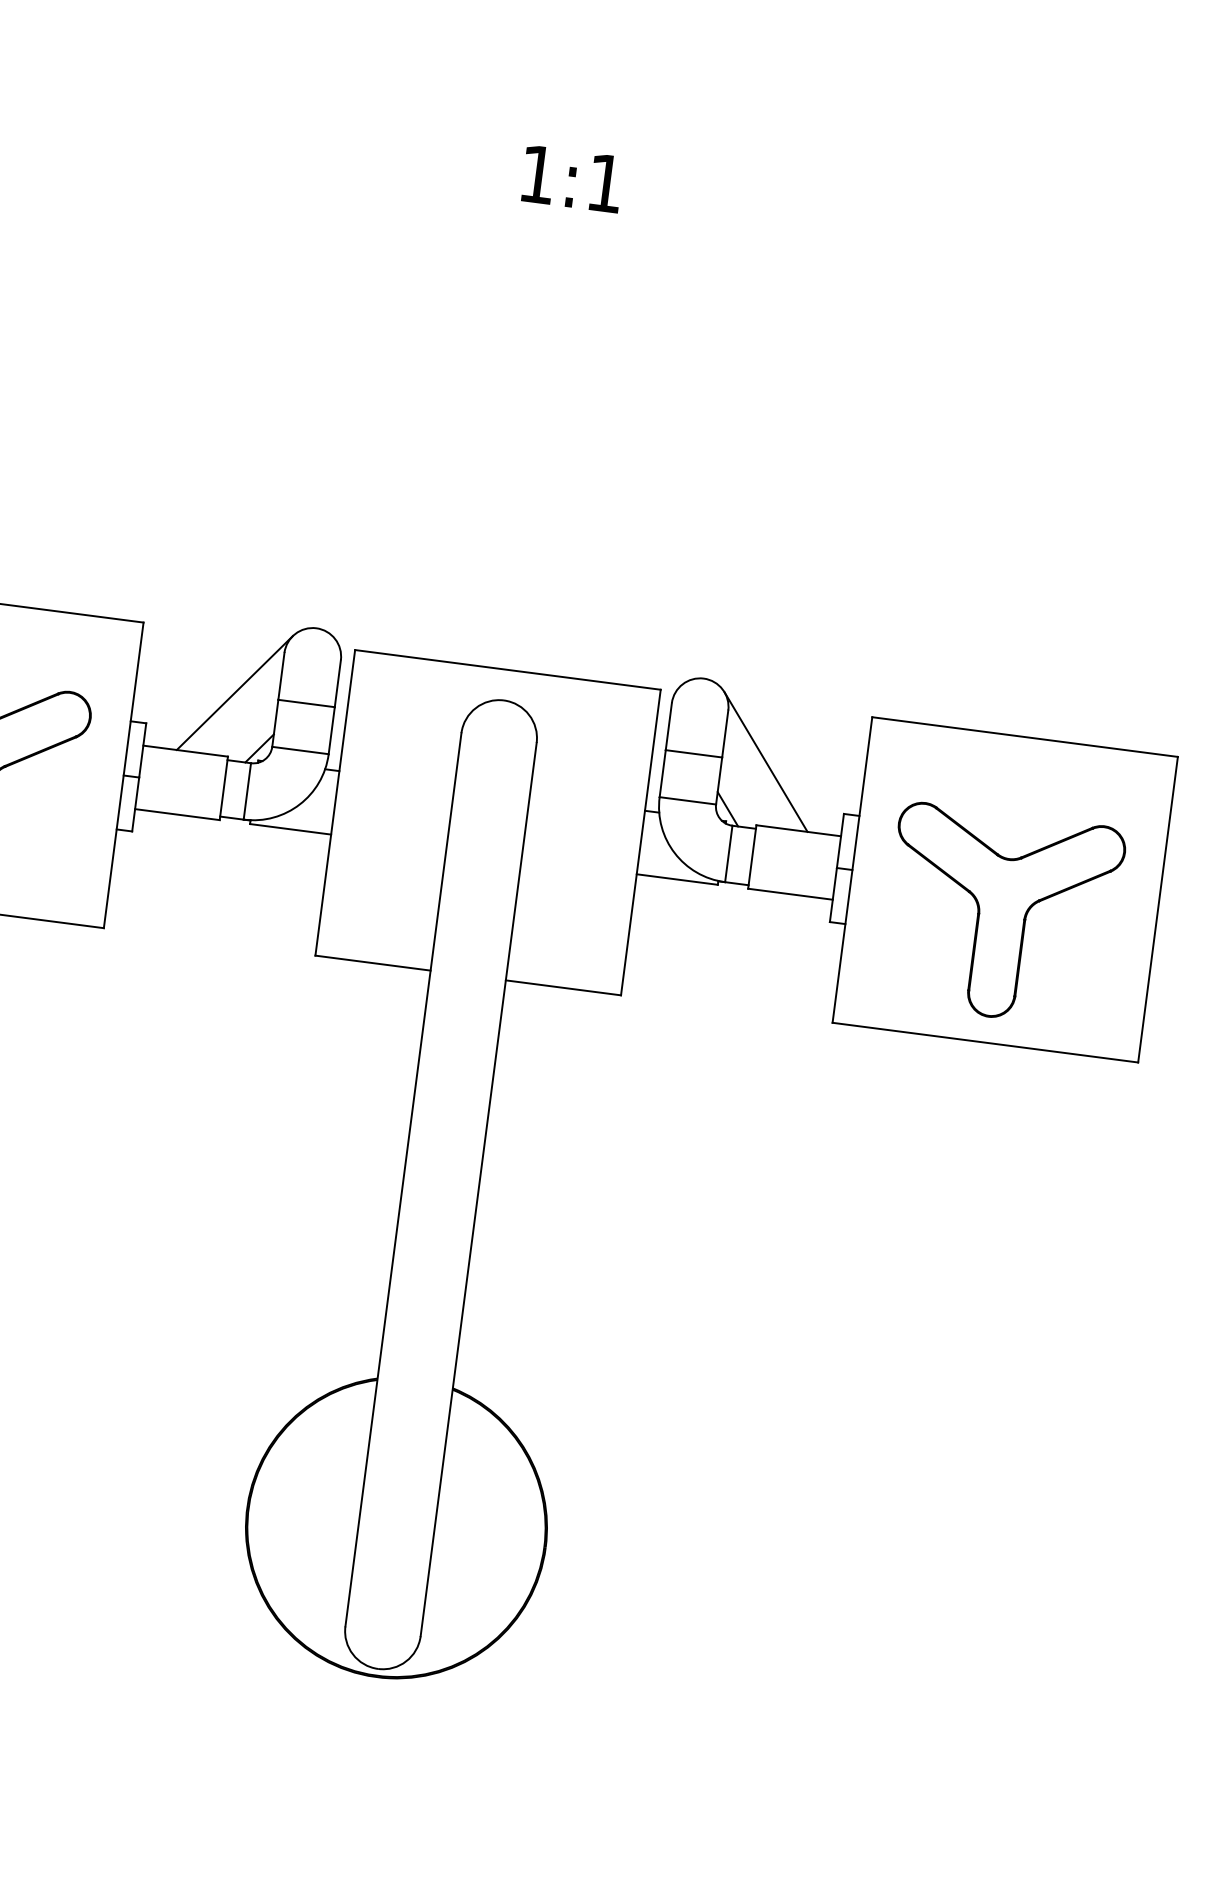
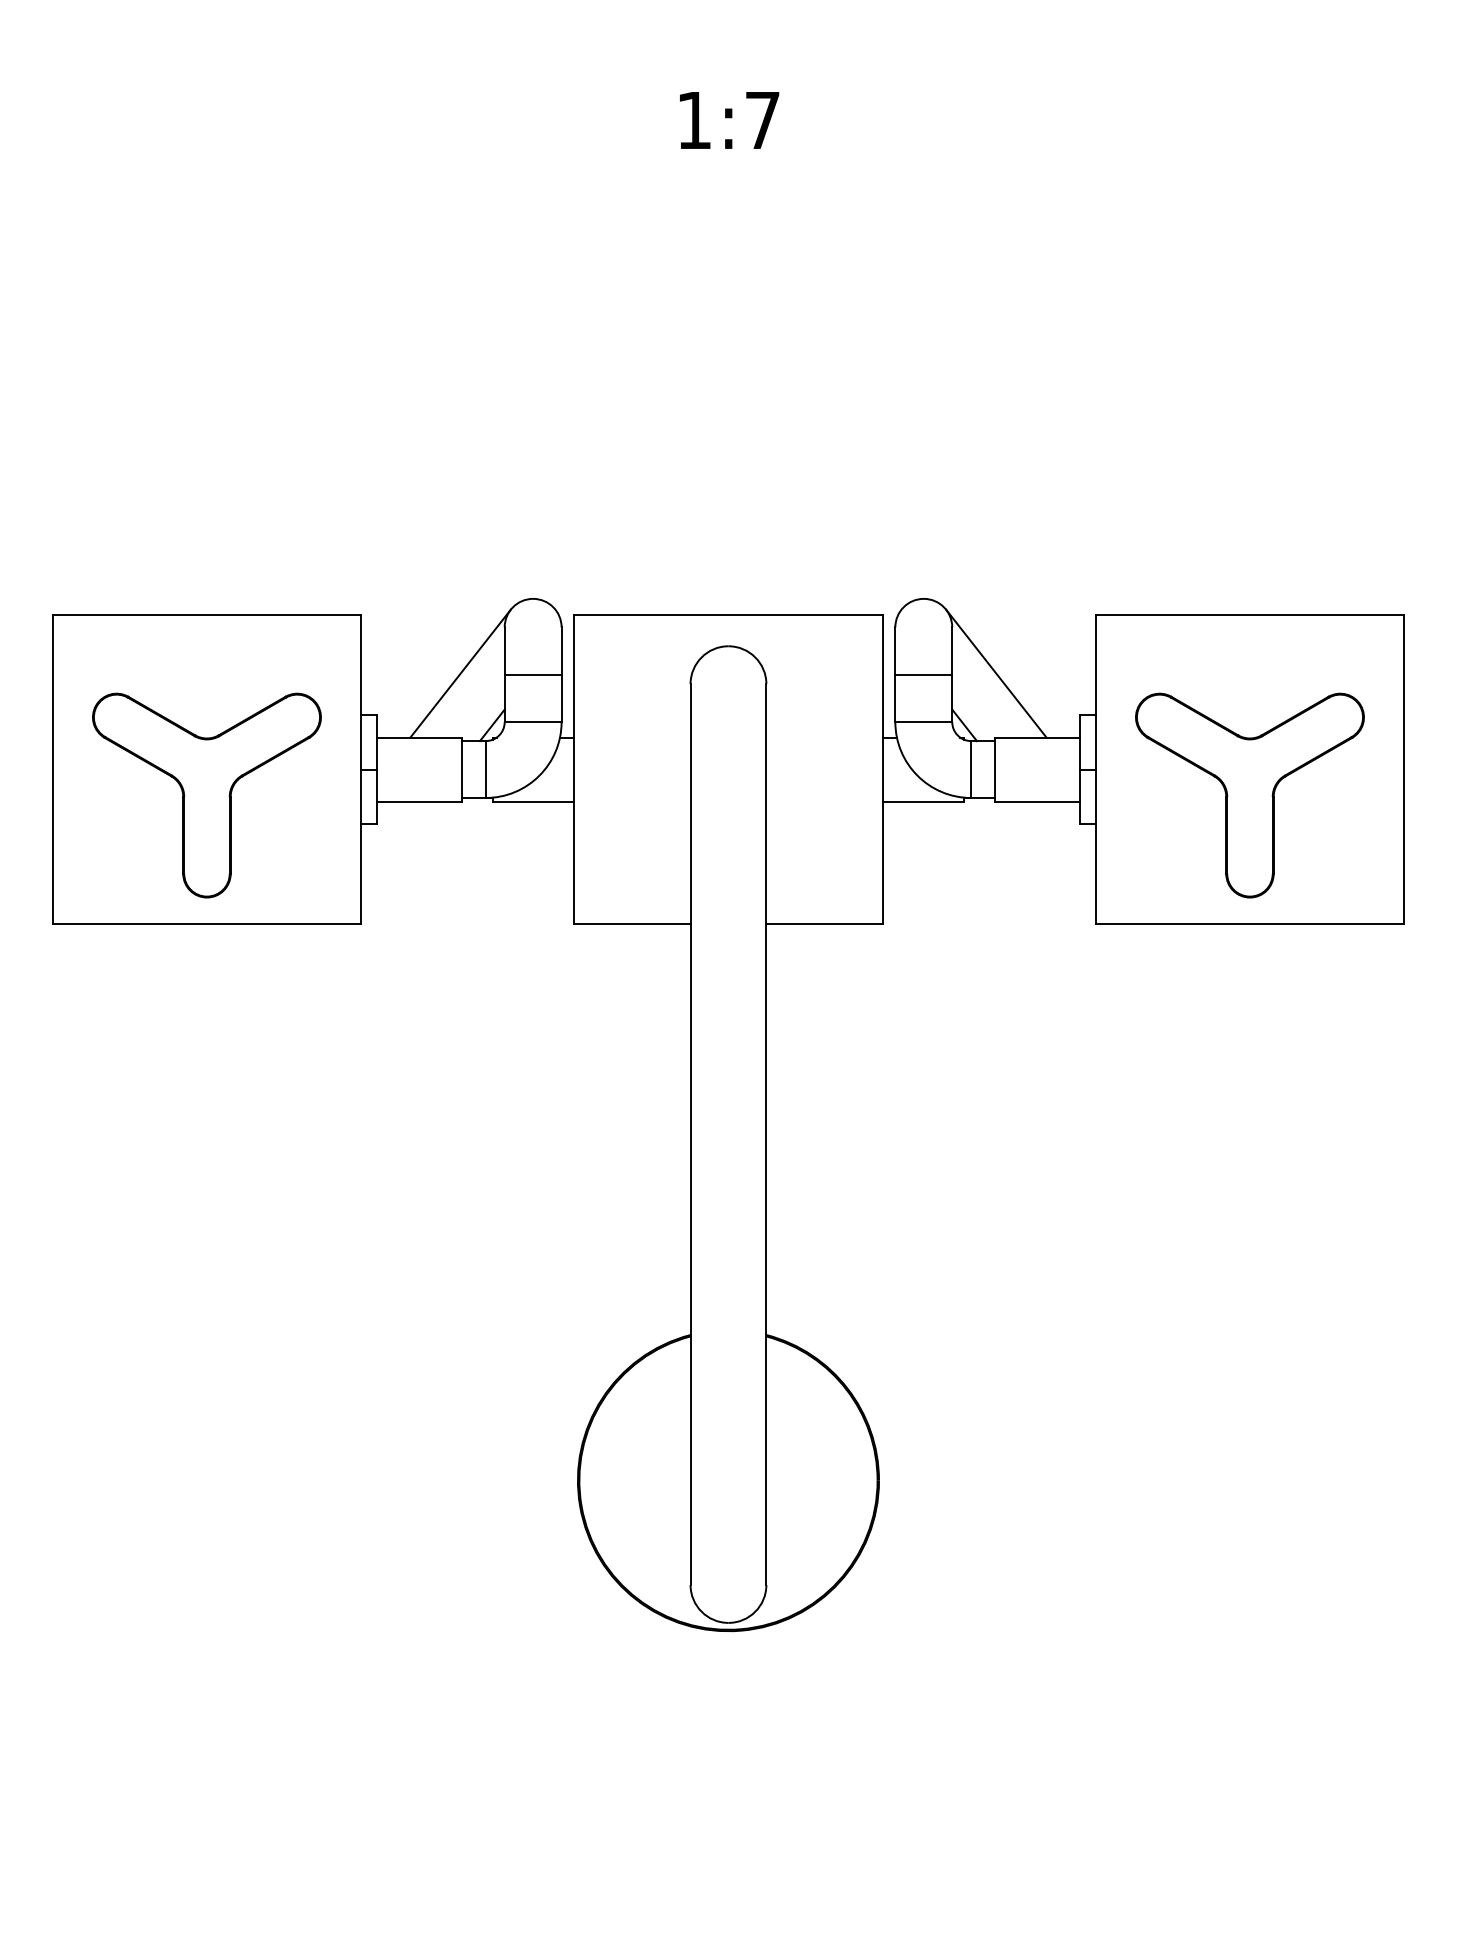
text: (605, 183) -> (762, 120), 1:1 -> 1:7

